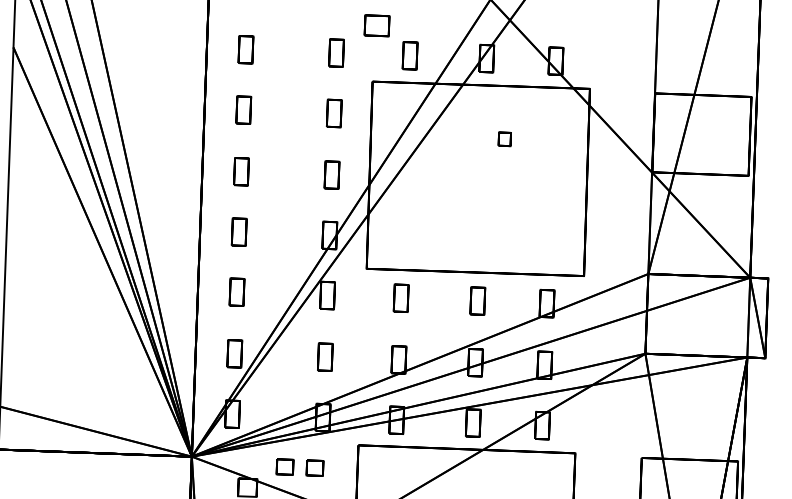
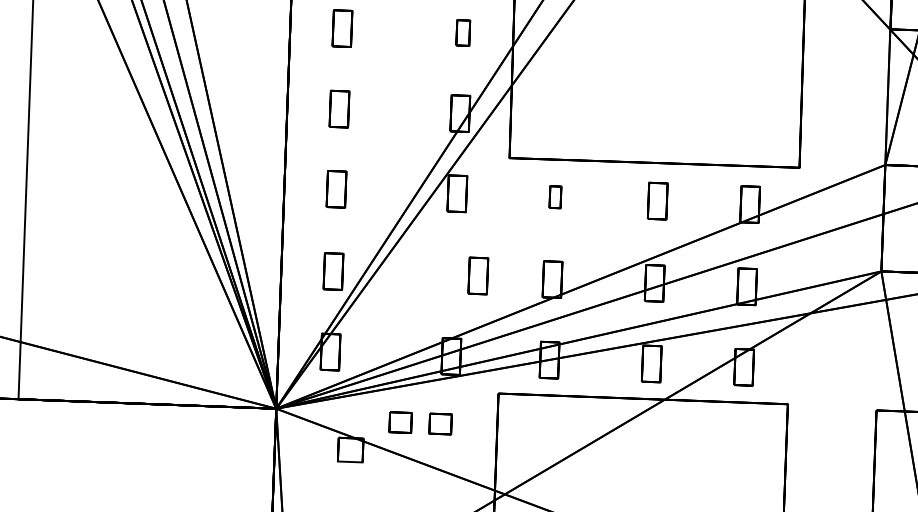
part: (331, 174) -> (462, 32), size x0.7
part: (400, 297) -> (554, 196), size x0.6
part: (325, 356) -> (478, 275), moved

